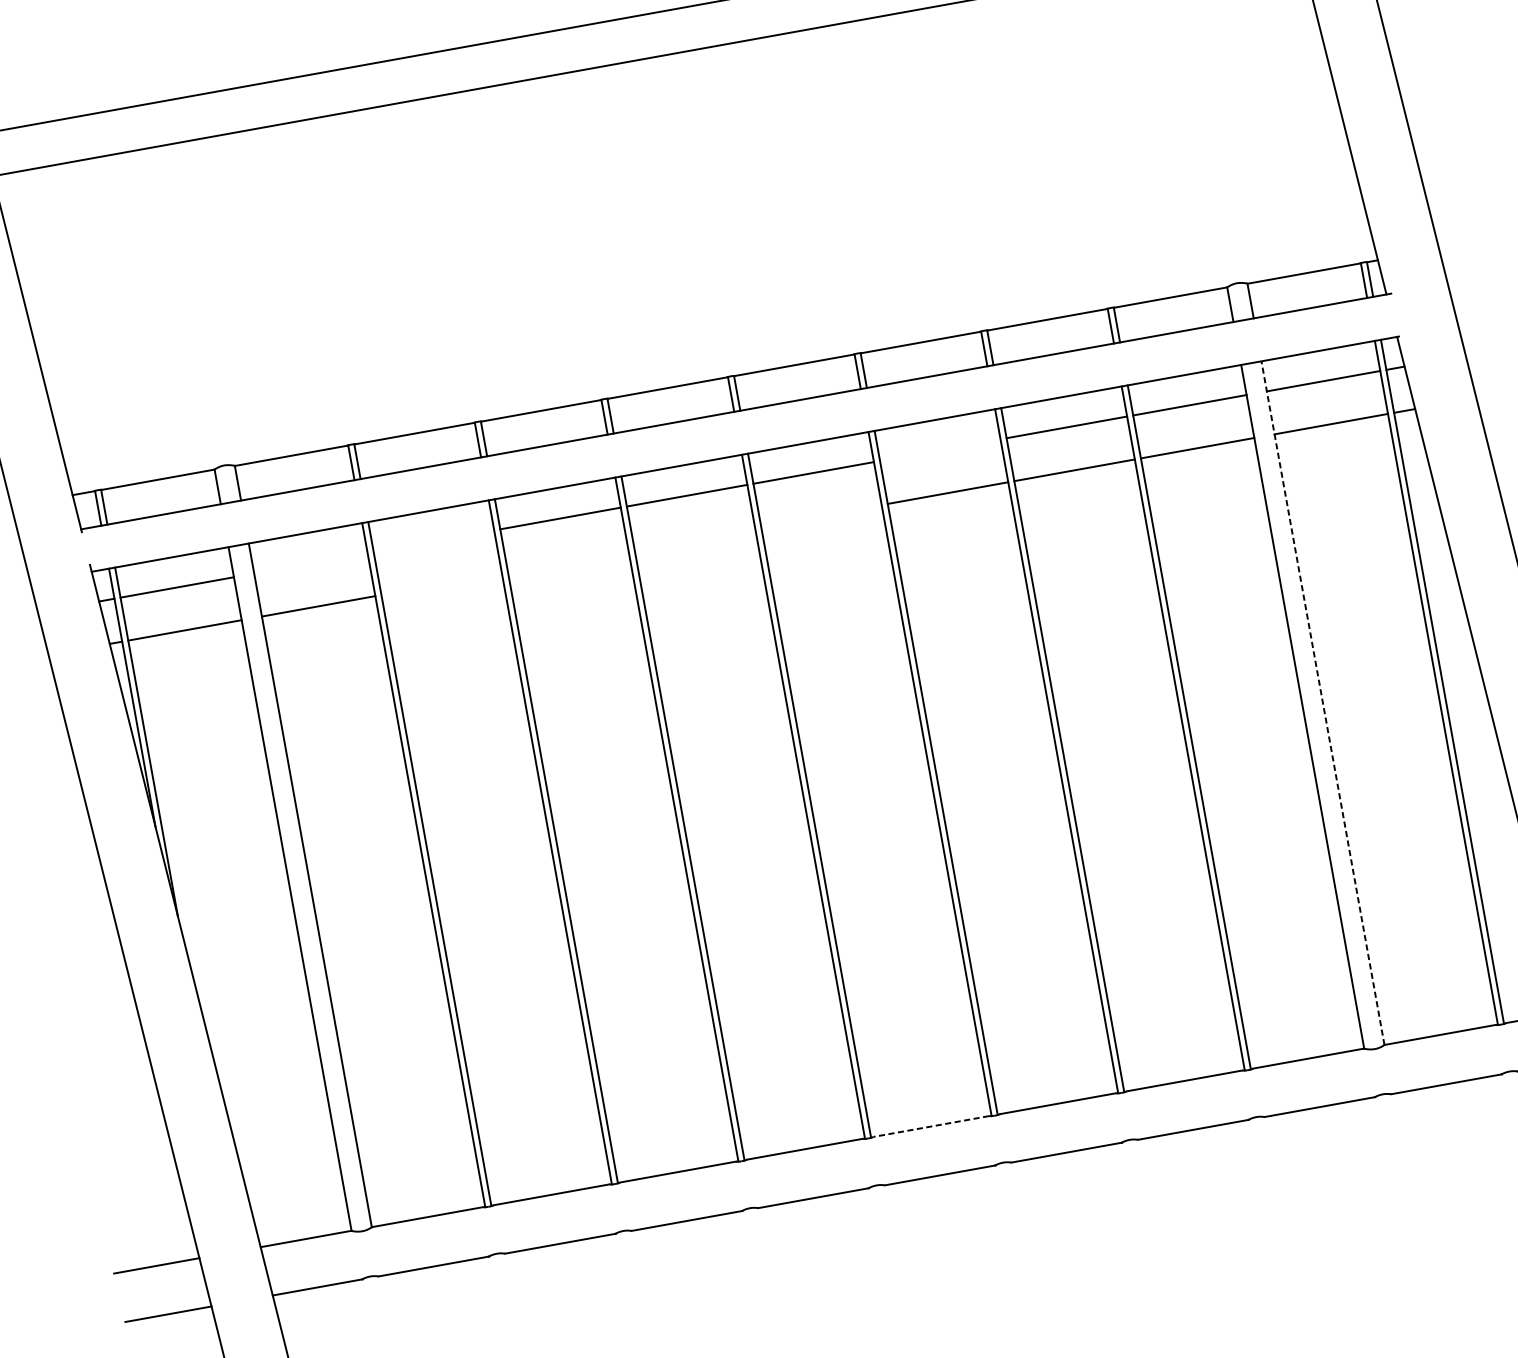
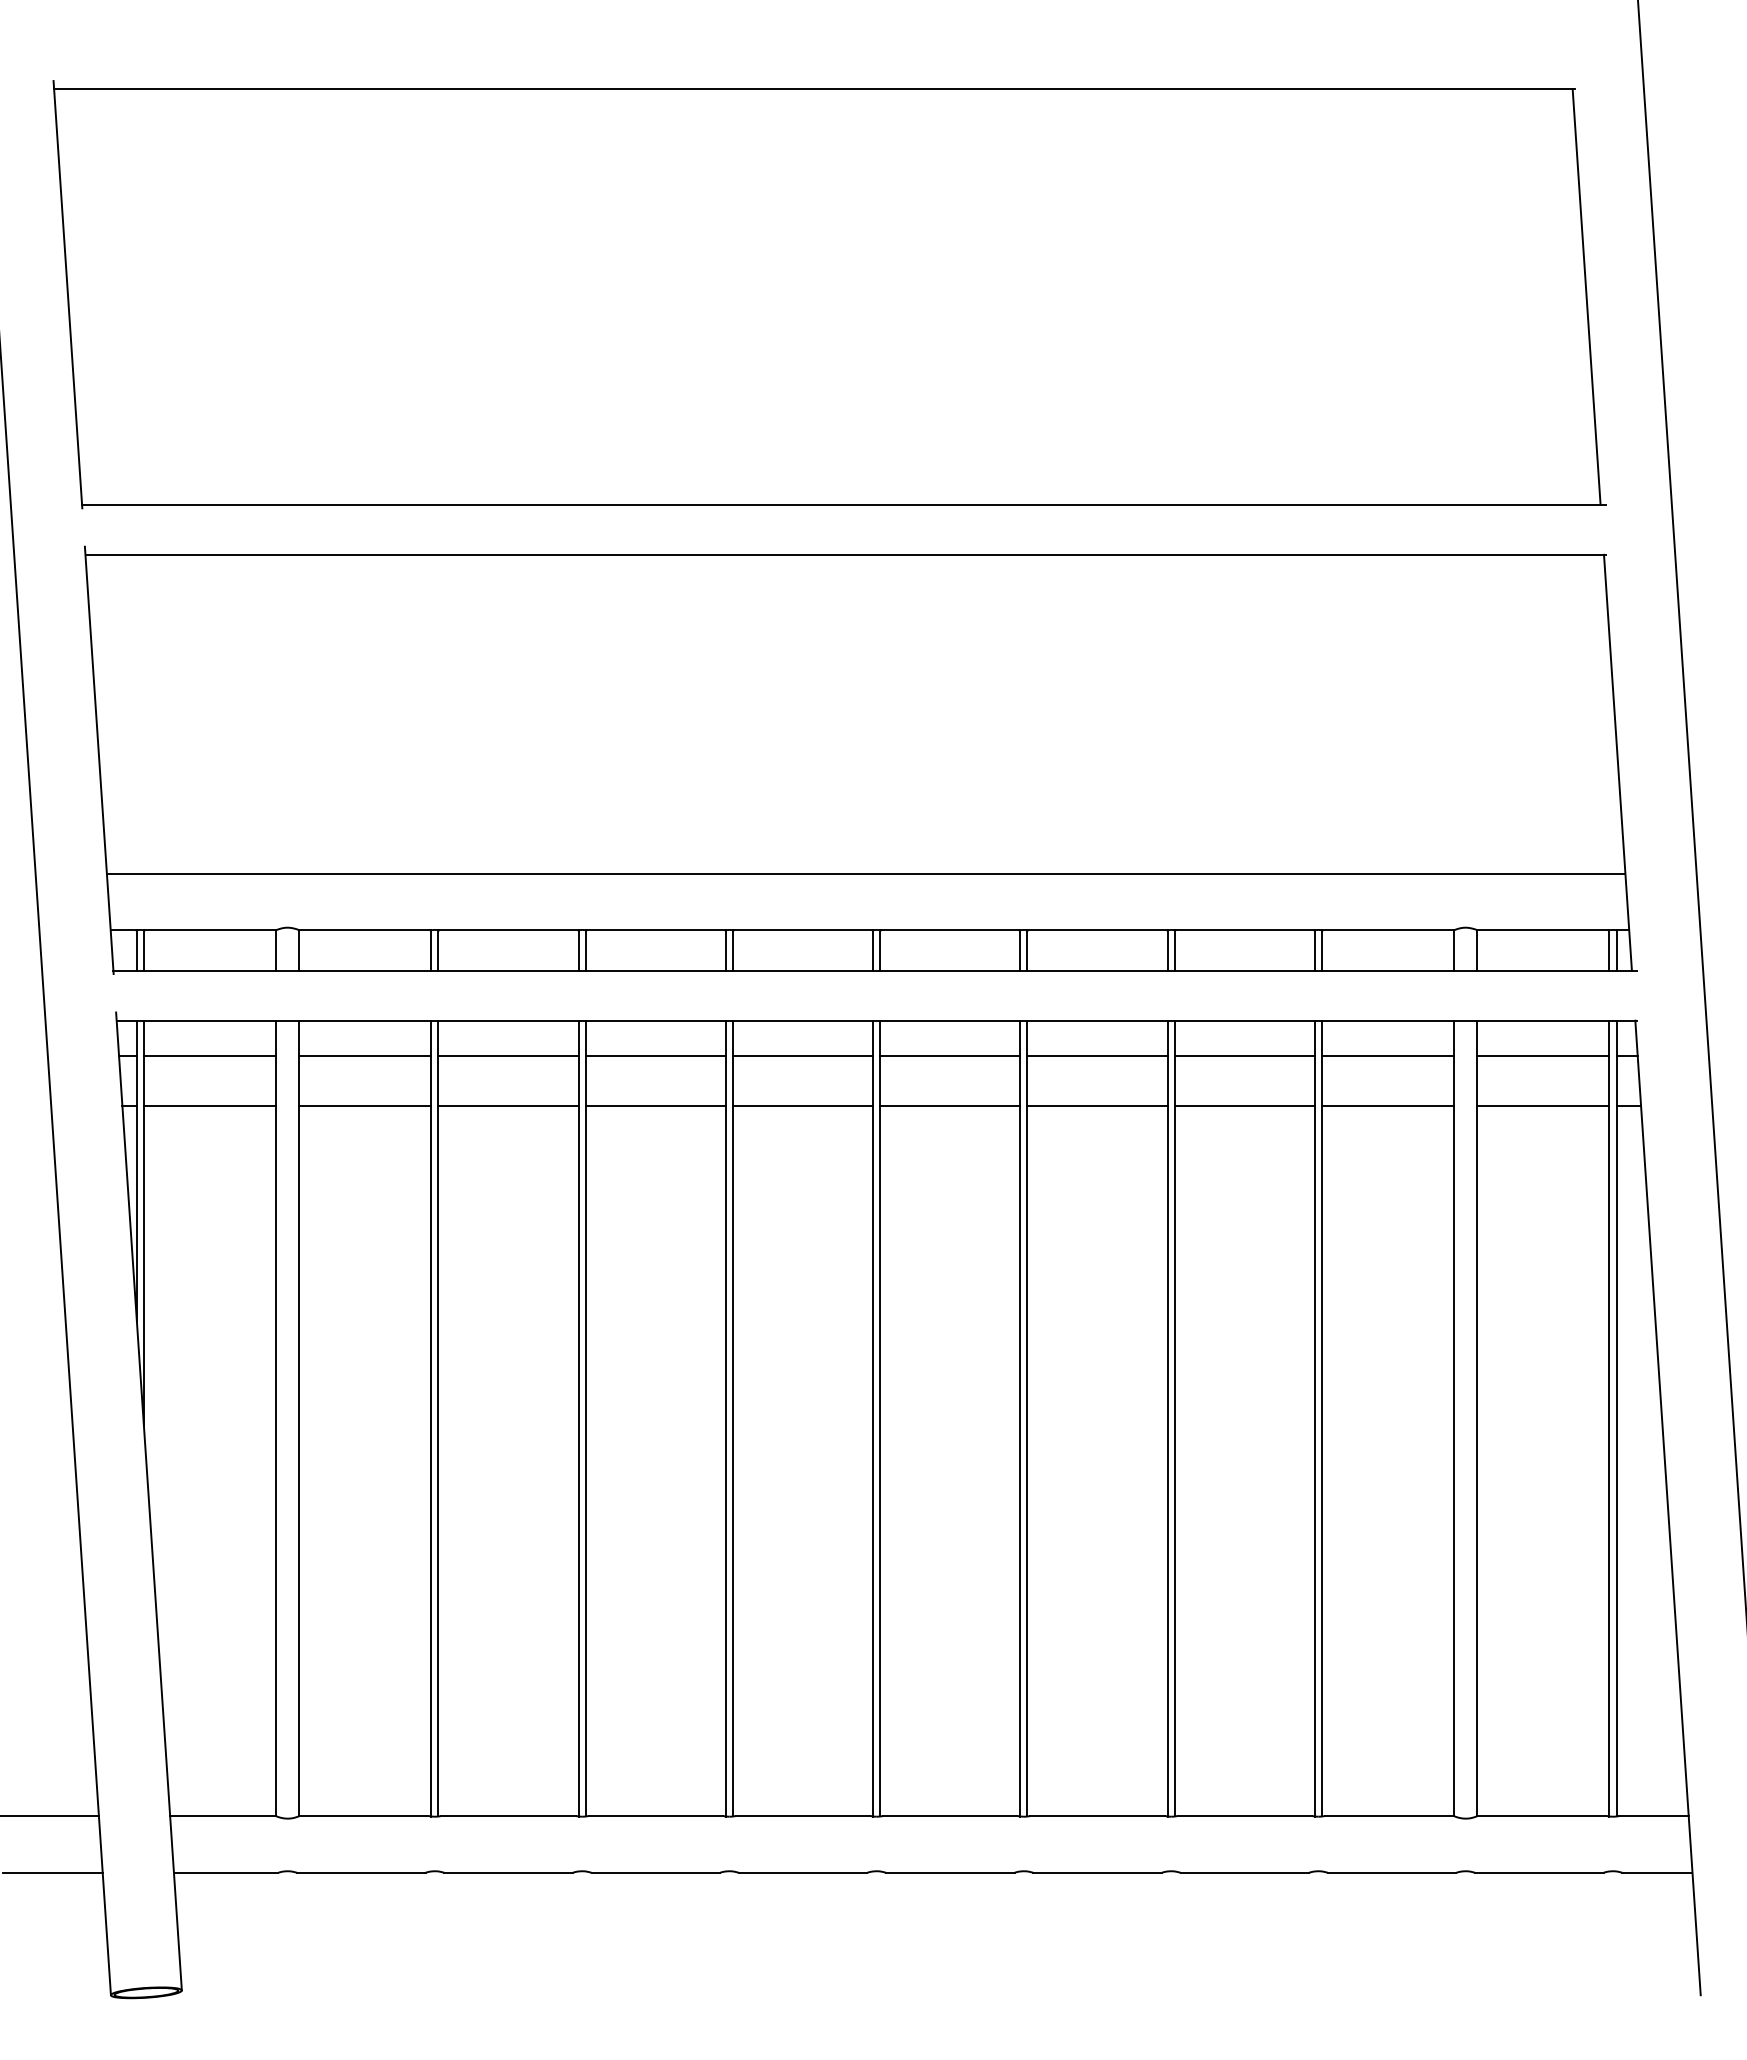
line: (712, 329) -> (865, 873), added
line: (940, 450) -> (1097, 1055), added
line: (821, 515) -> (950, 1105), added
line: (694, 538) -> (802, 1105), added
line: (433, 541) -> (508, 1055), added
line: (568, 561) -> (655, 1105), added
line: (310, 563) -> (365, 1055), added
line: (441, 584) -> (508, 1105), added
line: (1323, 703) -> (1477, 1418), dashed -> solid
line: (930, 1126) -> (949, 1815), dashed -> solid

